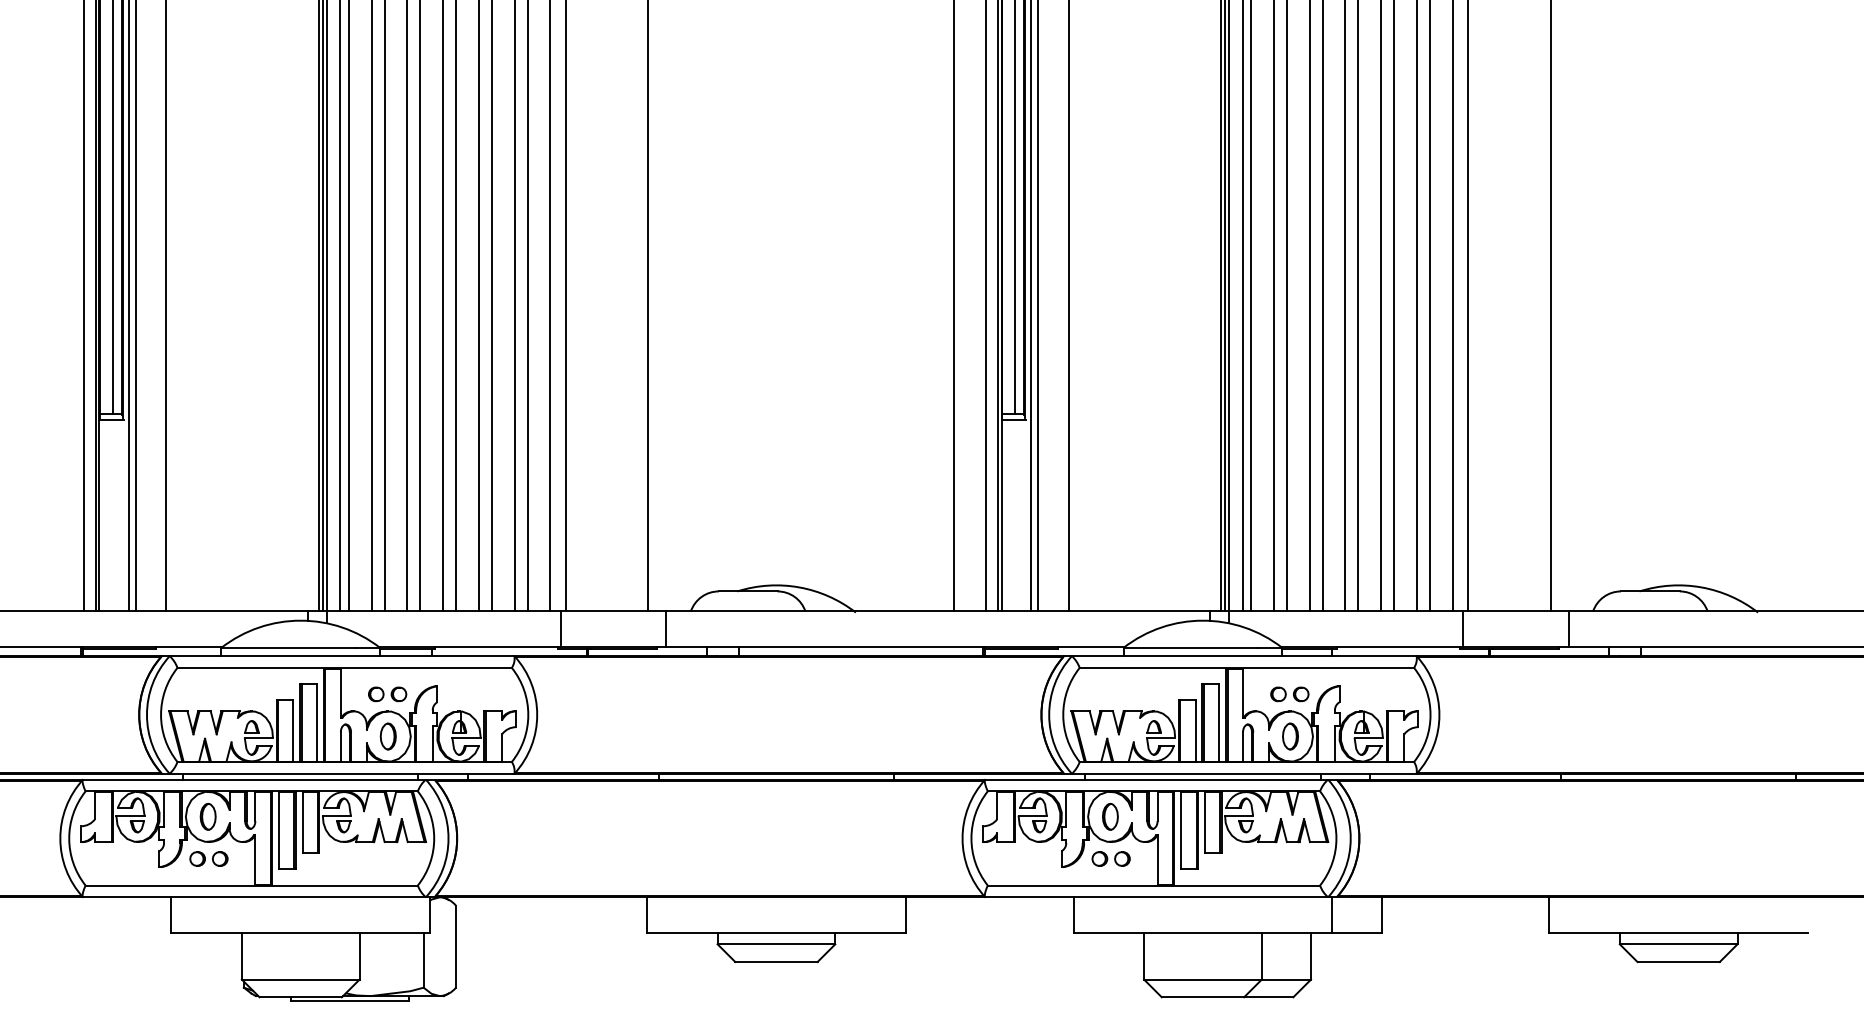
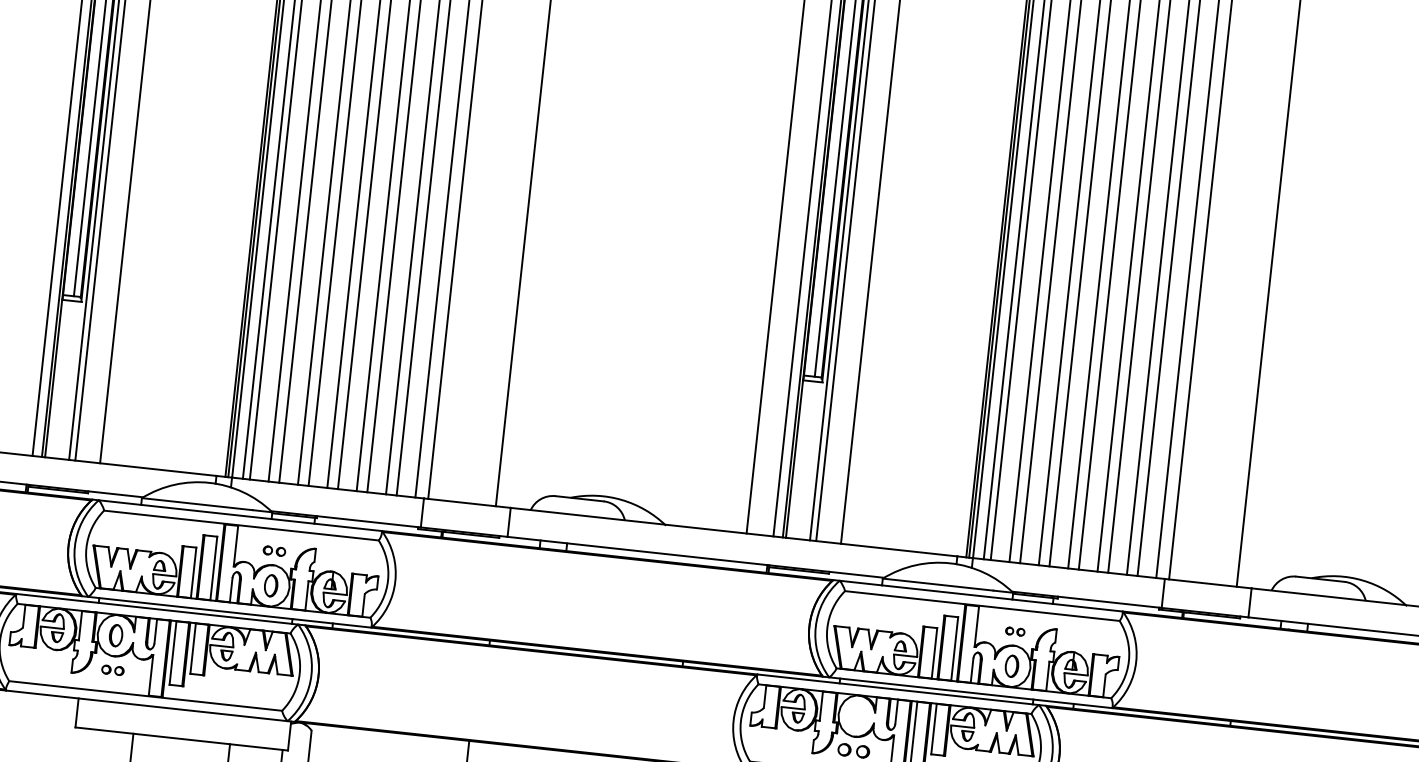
part: (387, 694) -> (274, 551), size x0.7
part: (1289, 694) -> (1014, 631), size x0.6
part: (1110, 816) -> (857, 715), removed
part: (208, 858) -> (112, 669), size x0.7

